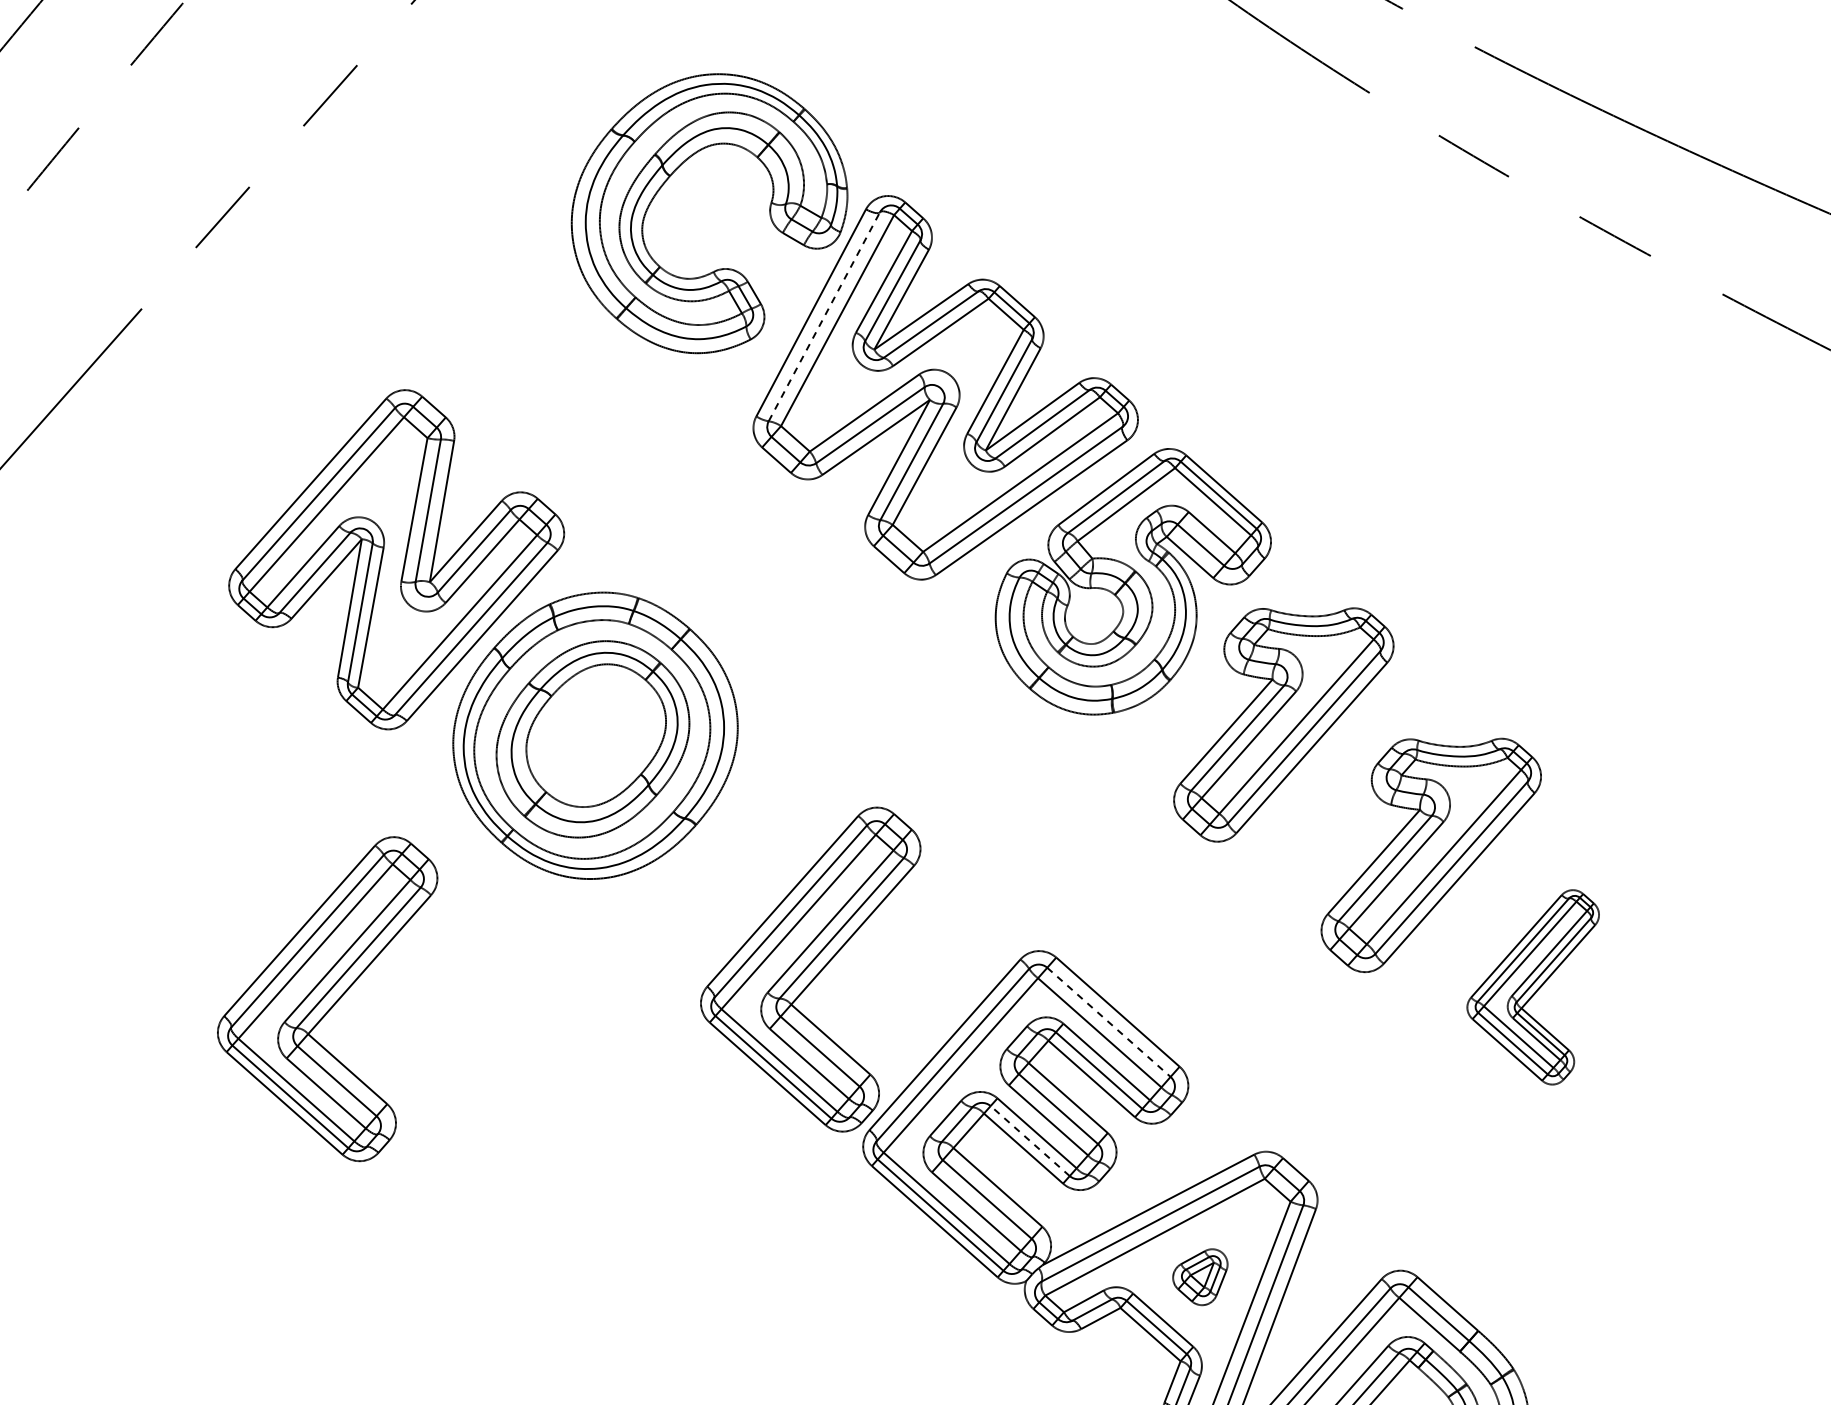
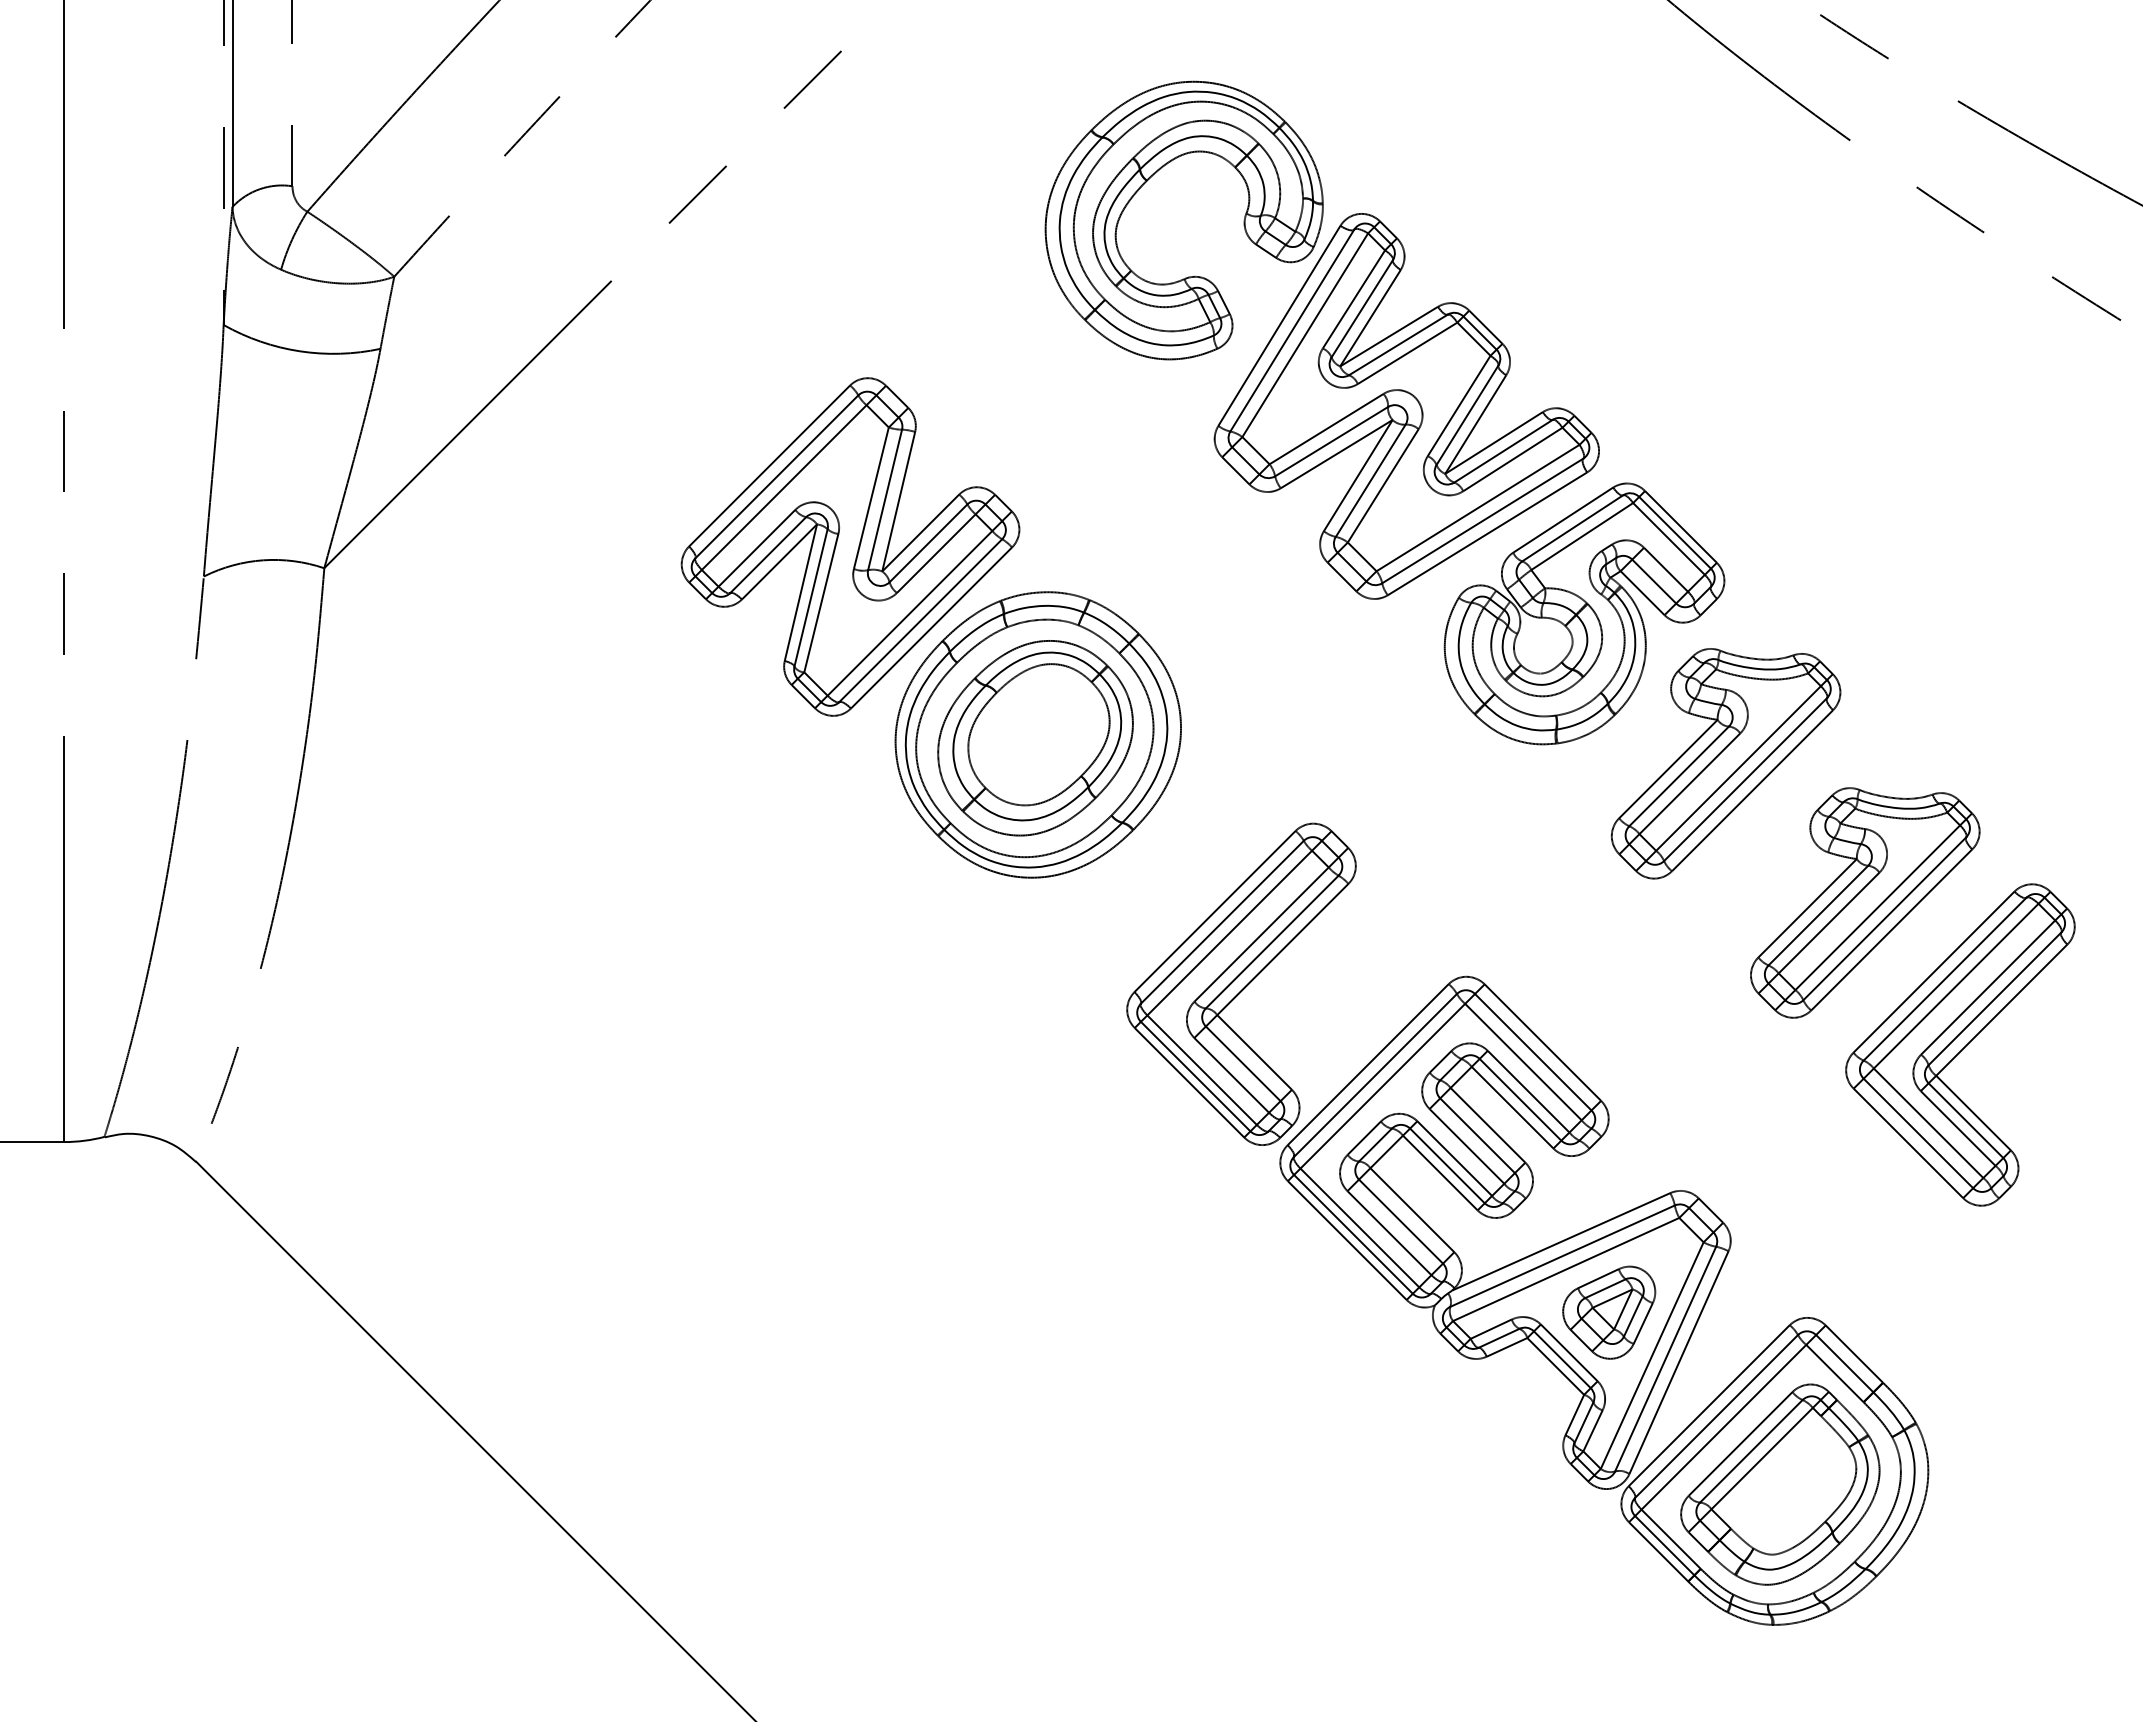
line: (824, 316) -> (1292, 330), dashed -> solid
part: (1534, 988) -> (1960, 1044), size x1.67
part: (330, 1001) -> (757, 983), removed
line: (1109, 1022) -> (1533, 1052), dashed -> solid
line: (1030, 1140) -> (1447, 1165), dashed -> solid
part: (1200, 1277) -> (1609, 1312), size x1.67

